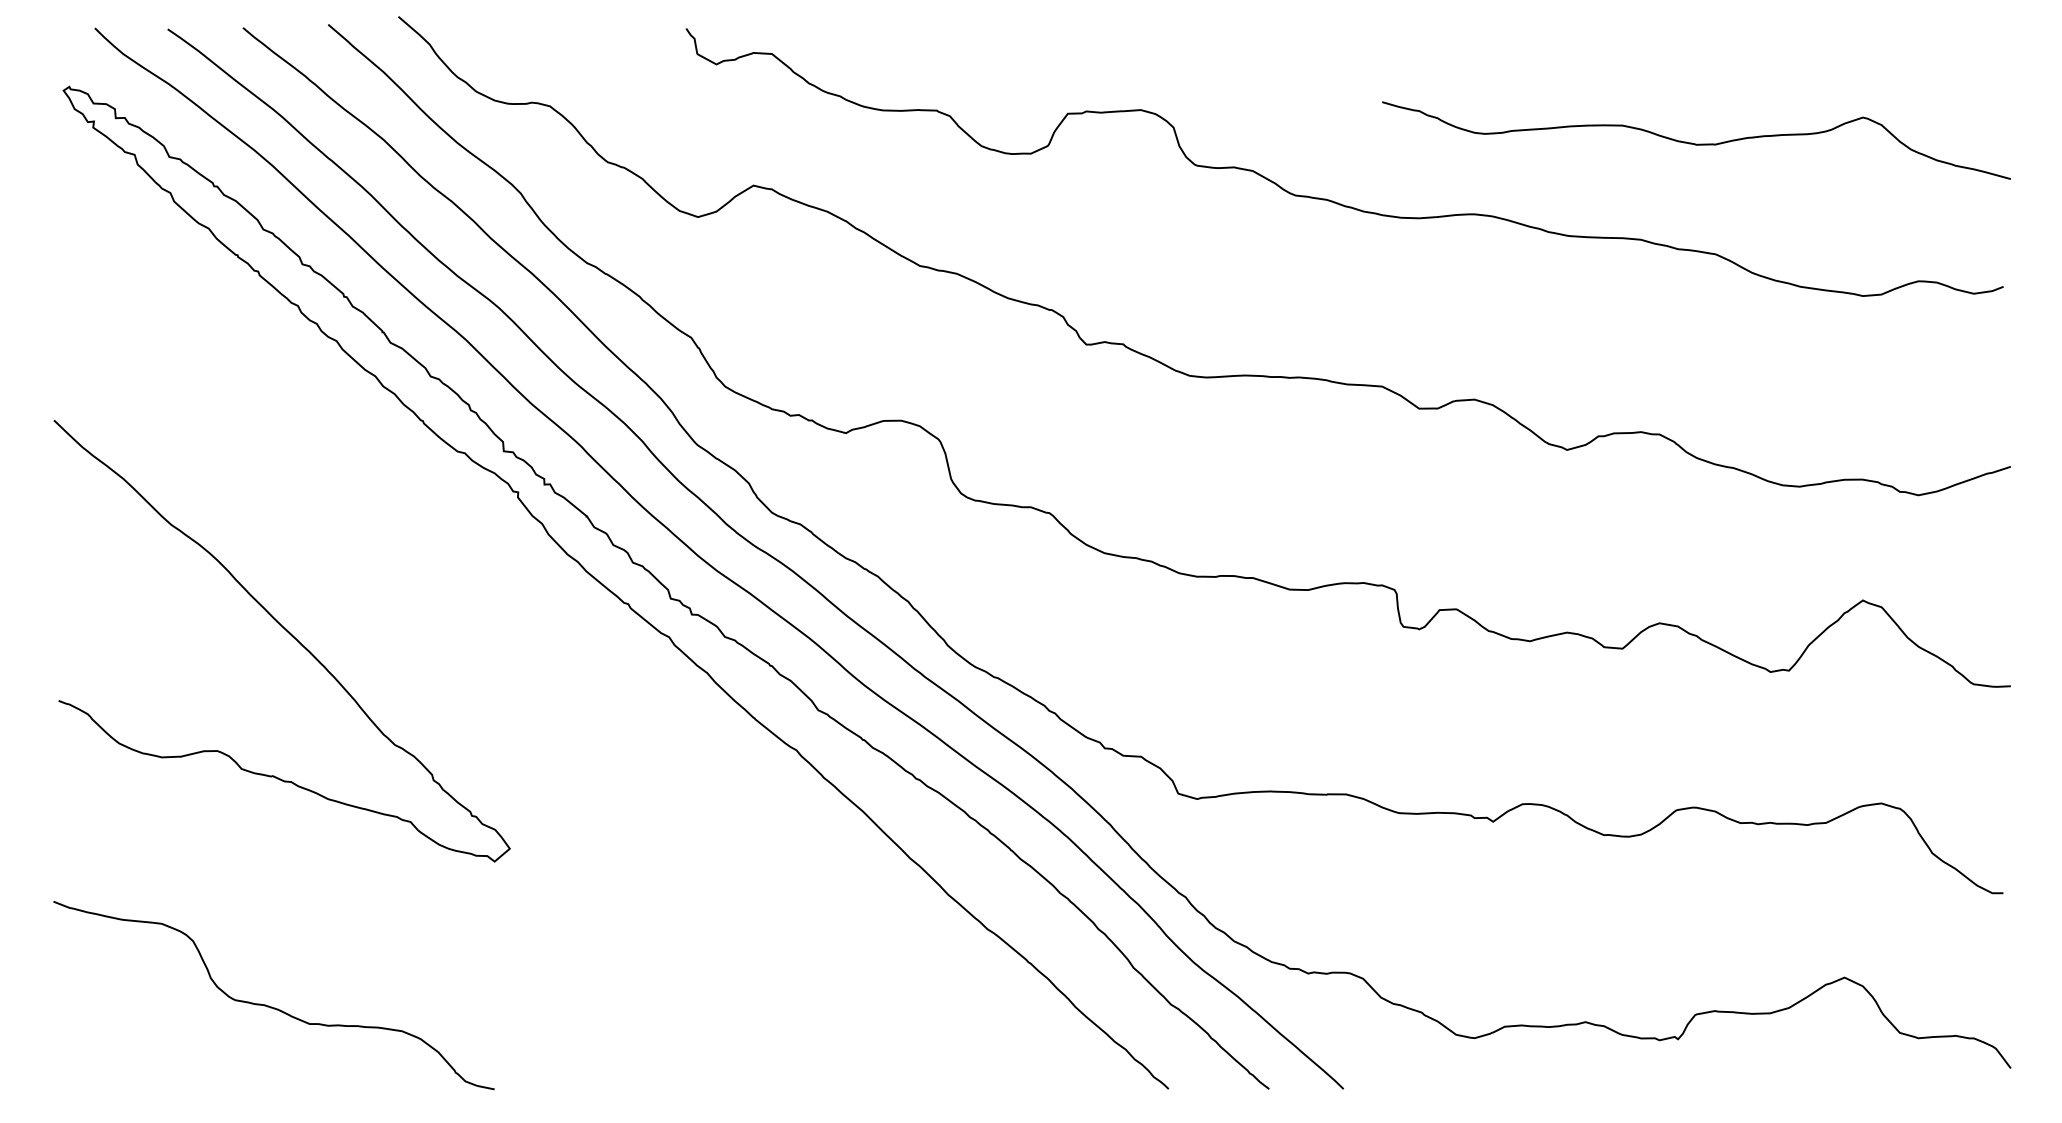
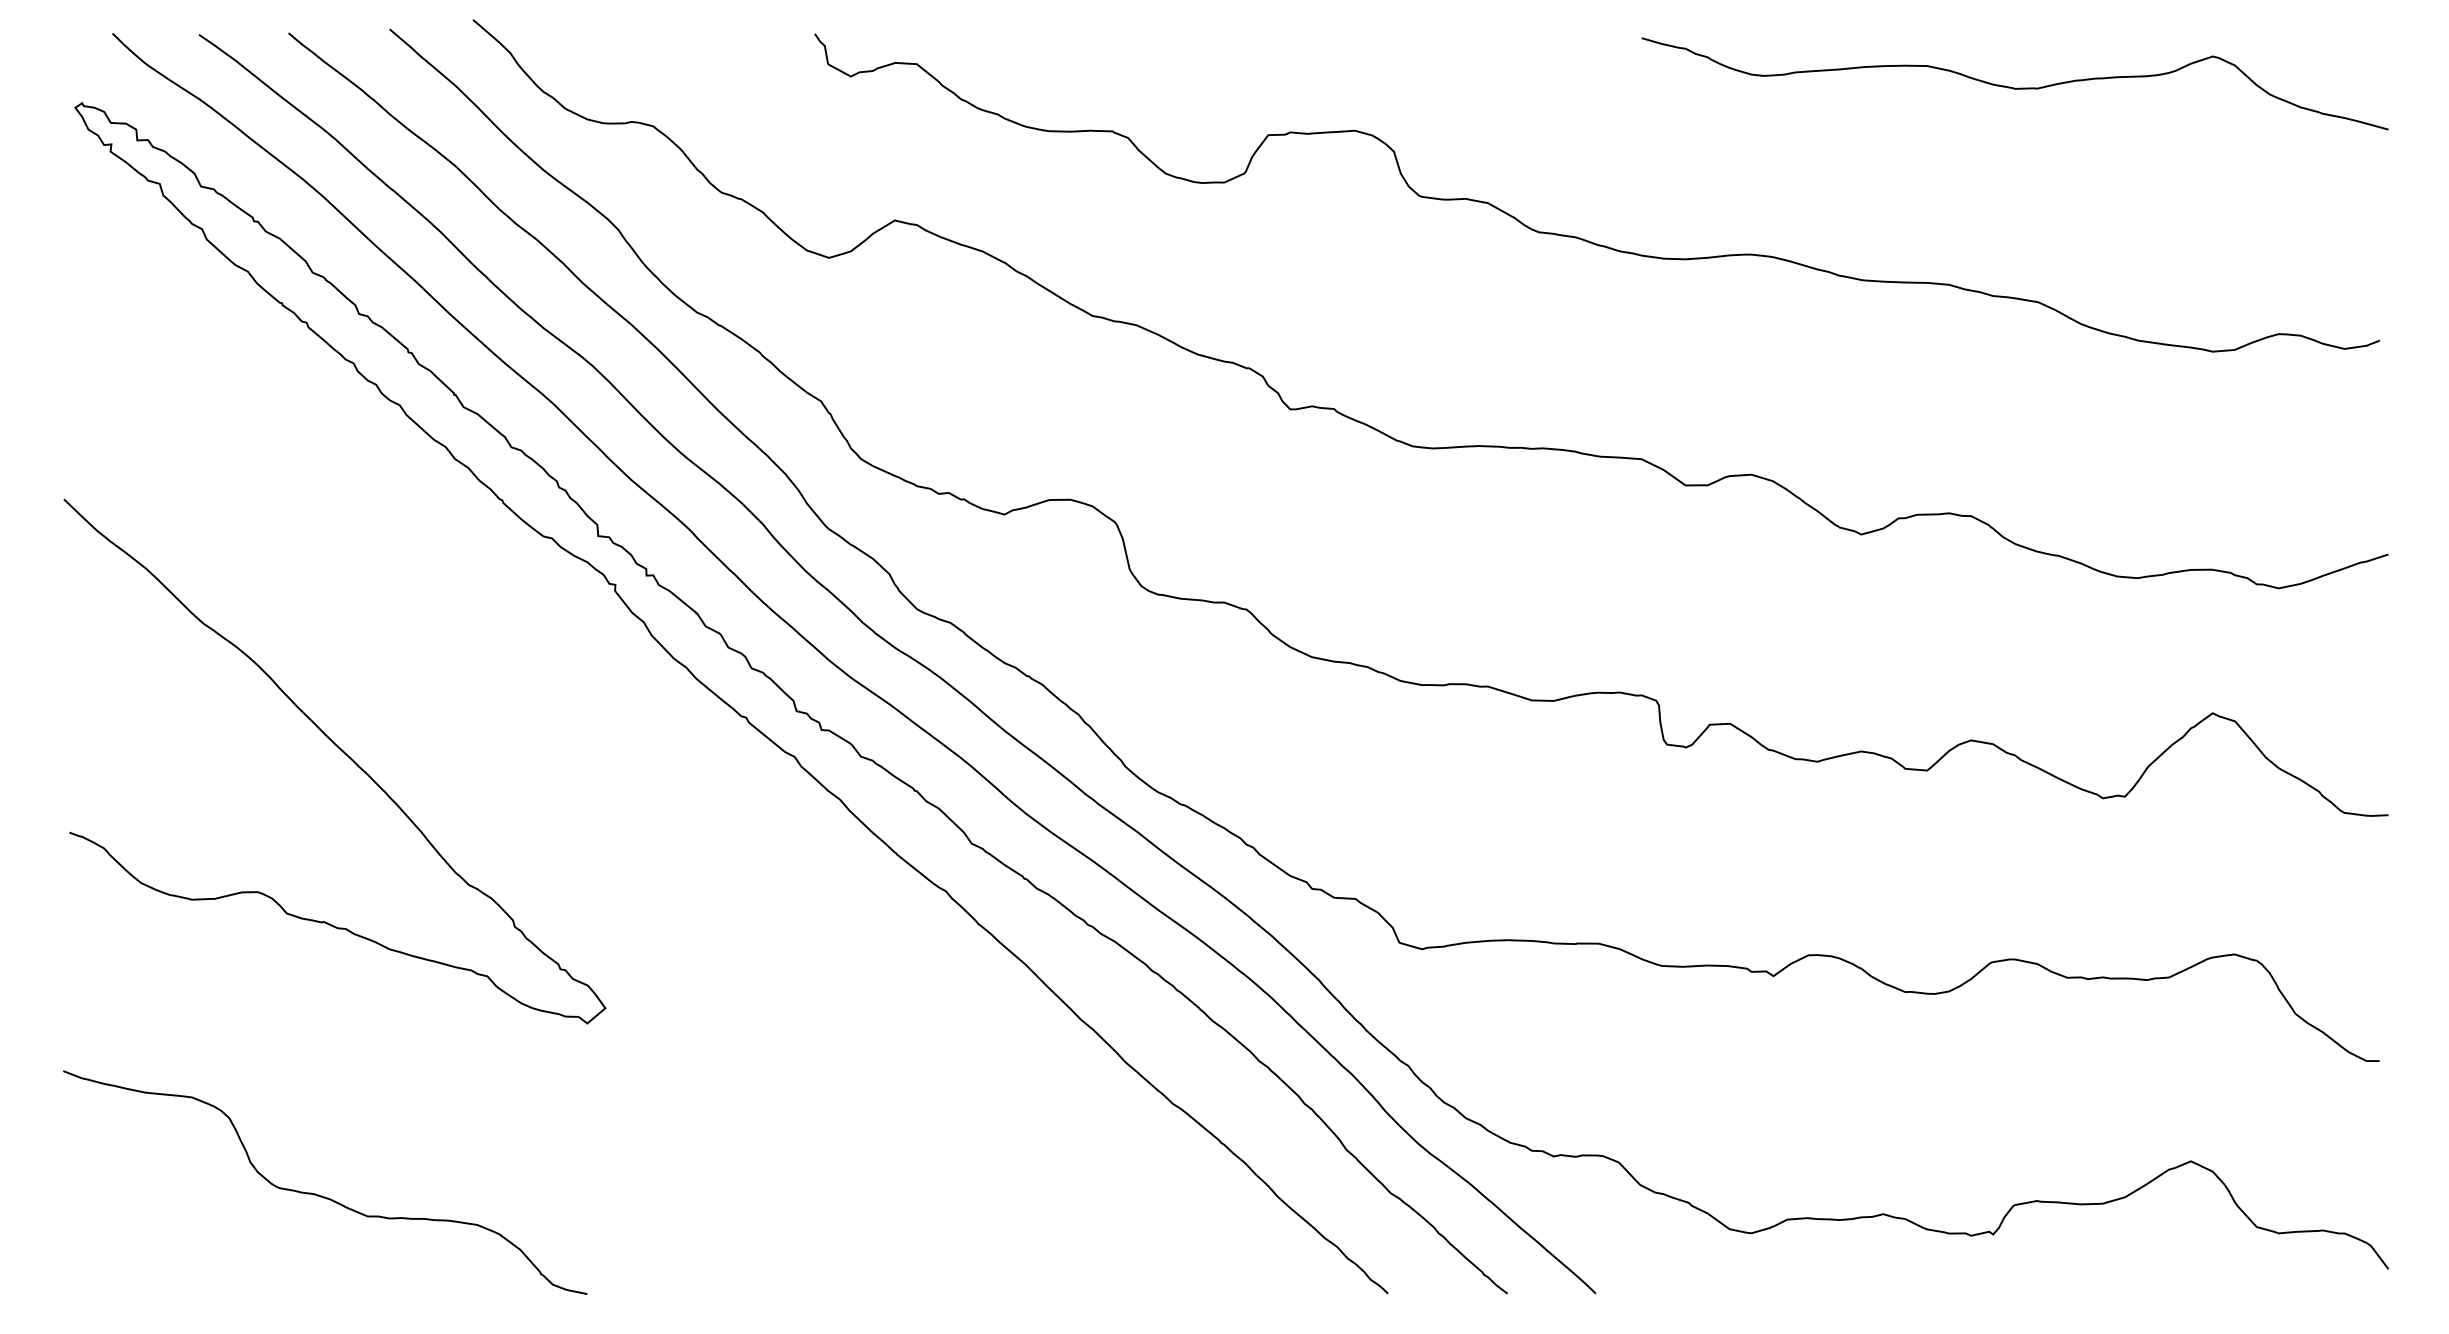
curve: (1696, 143) -> (2015, 87), moved

